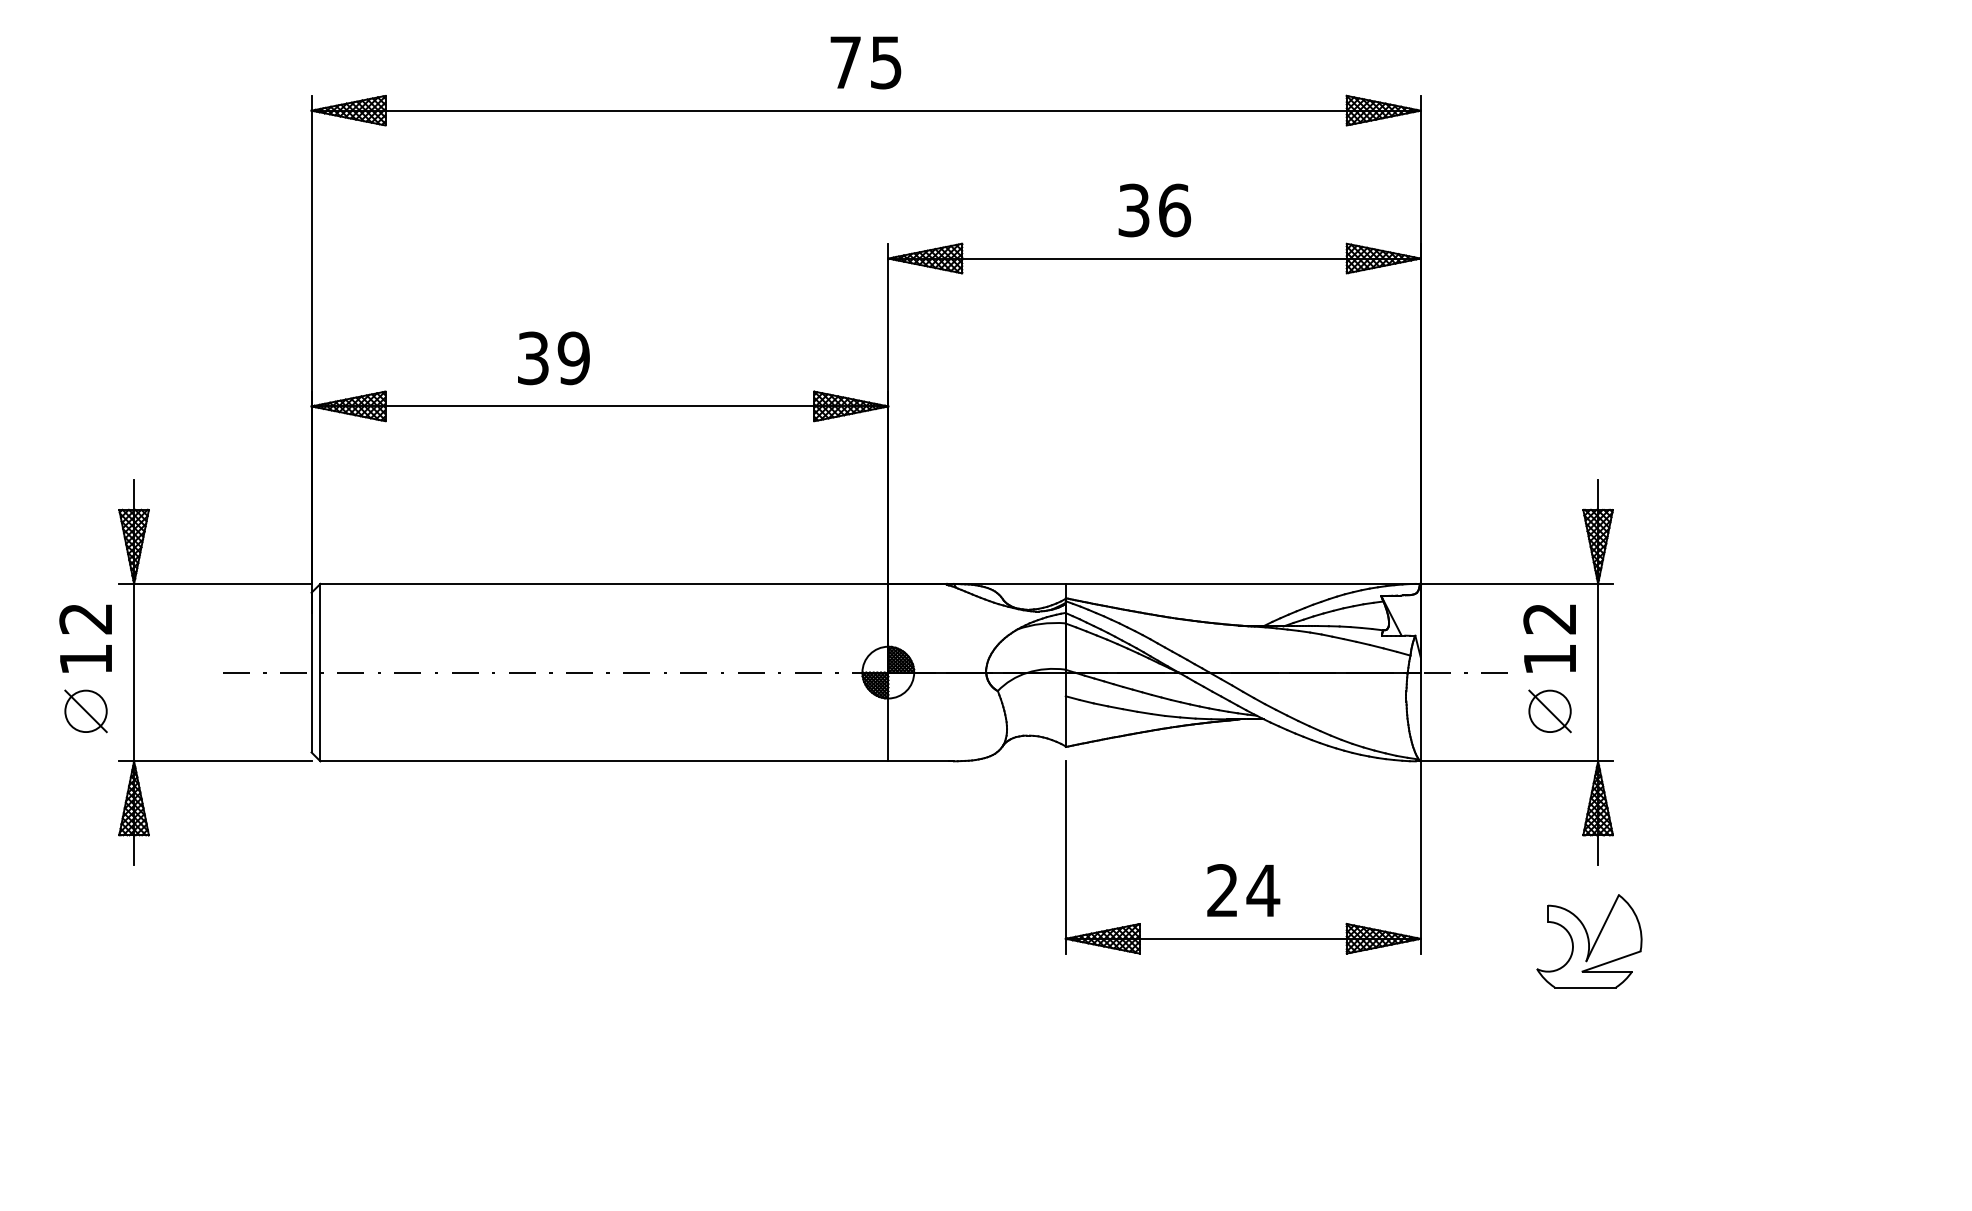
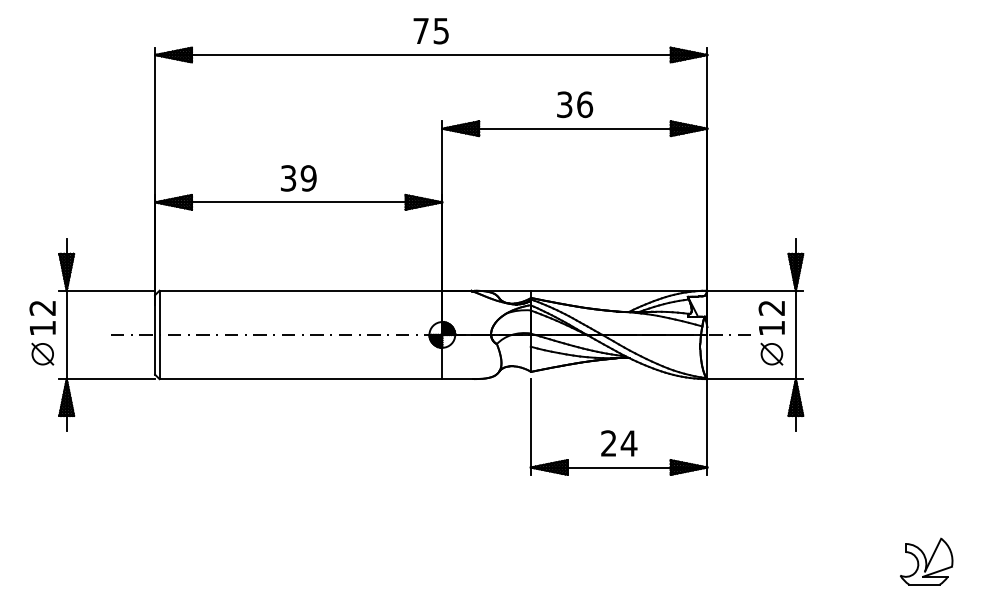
text: (553, 358) -> (298, 178), moved
part: (1589, 940) -> (926, 561), moved

